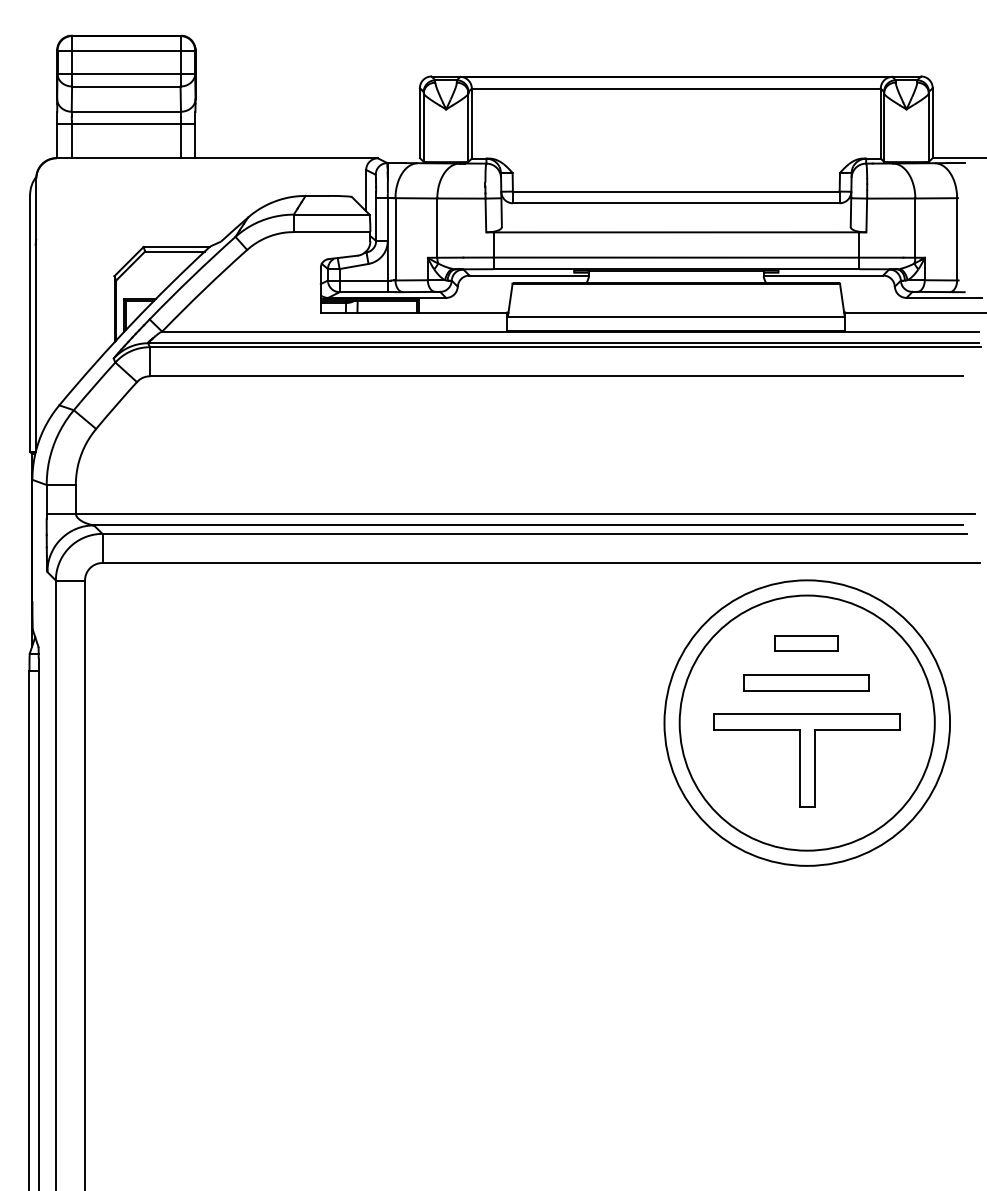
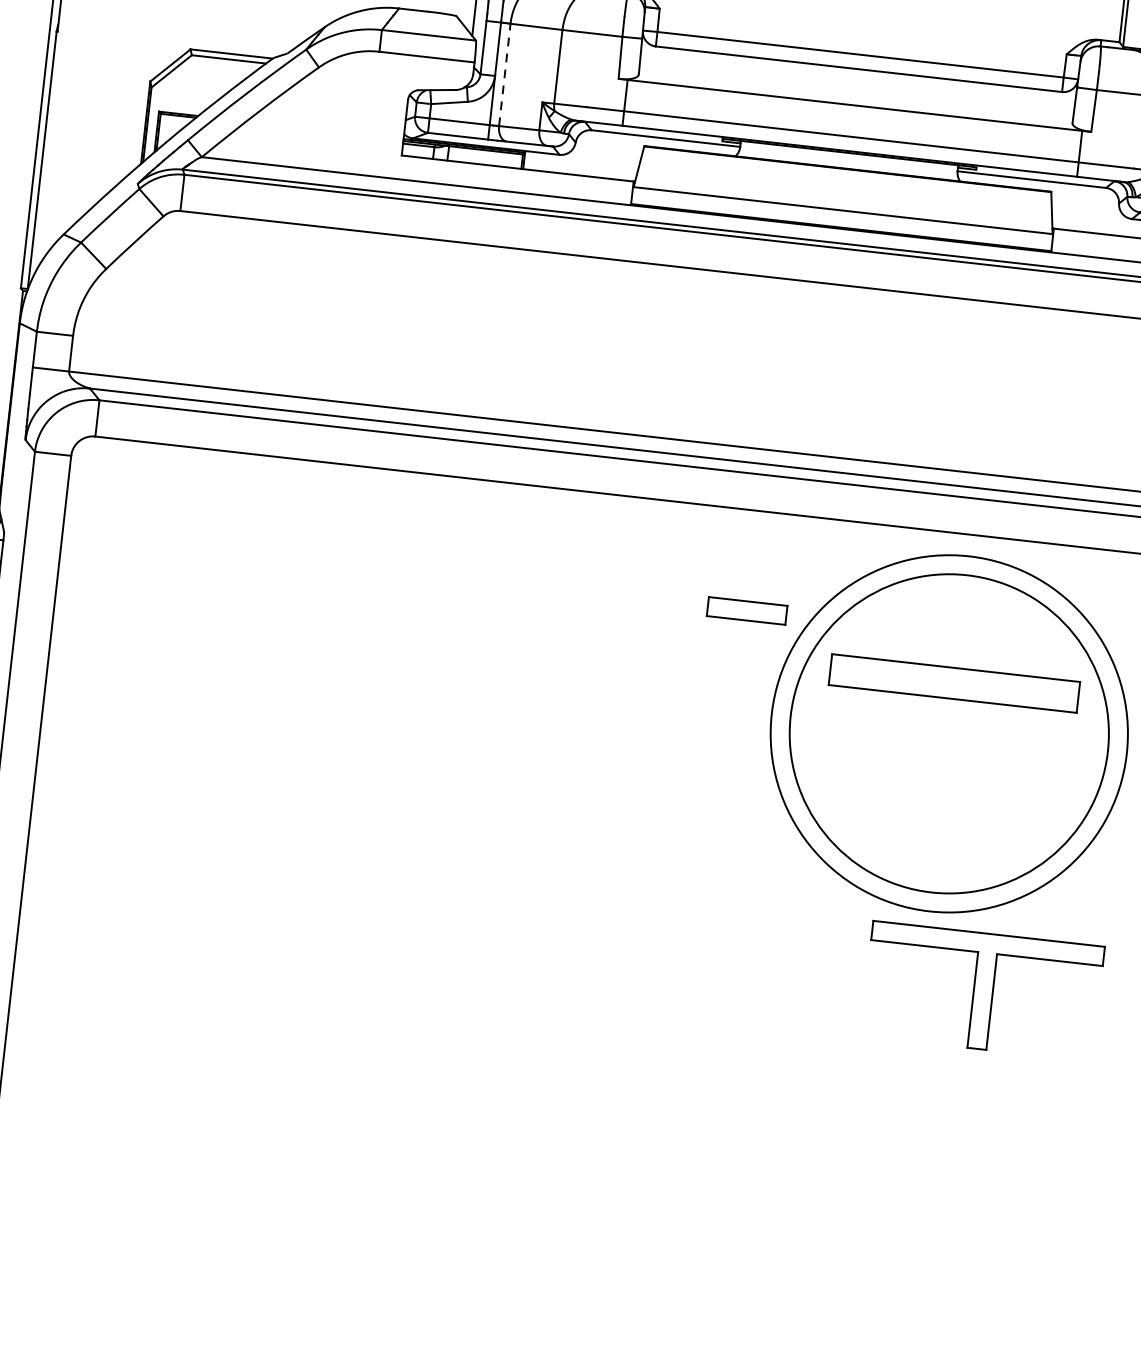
line: (395, 238) -> (504, 73), solid -> dashed
part: (806, 643) -> (746, 610), moved
part: (806, 682) -> (954, 683), size x1.6
part: (806, 760) -> (982, 991), moved

